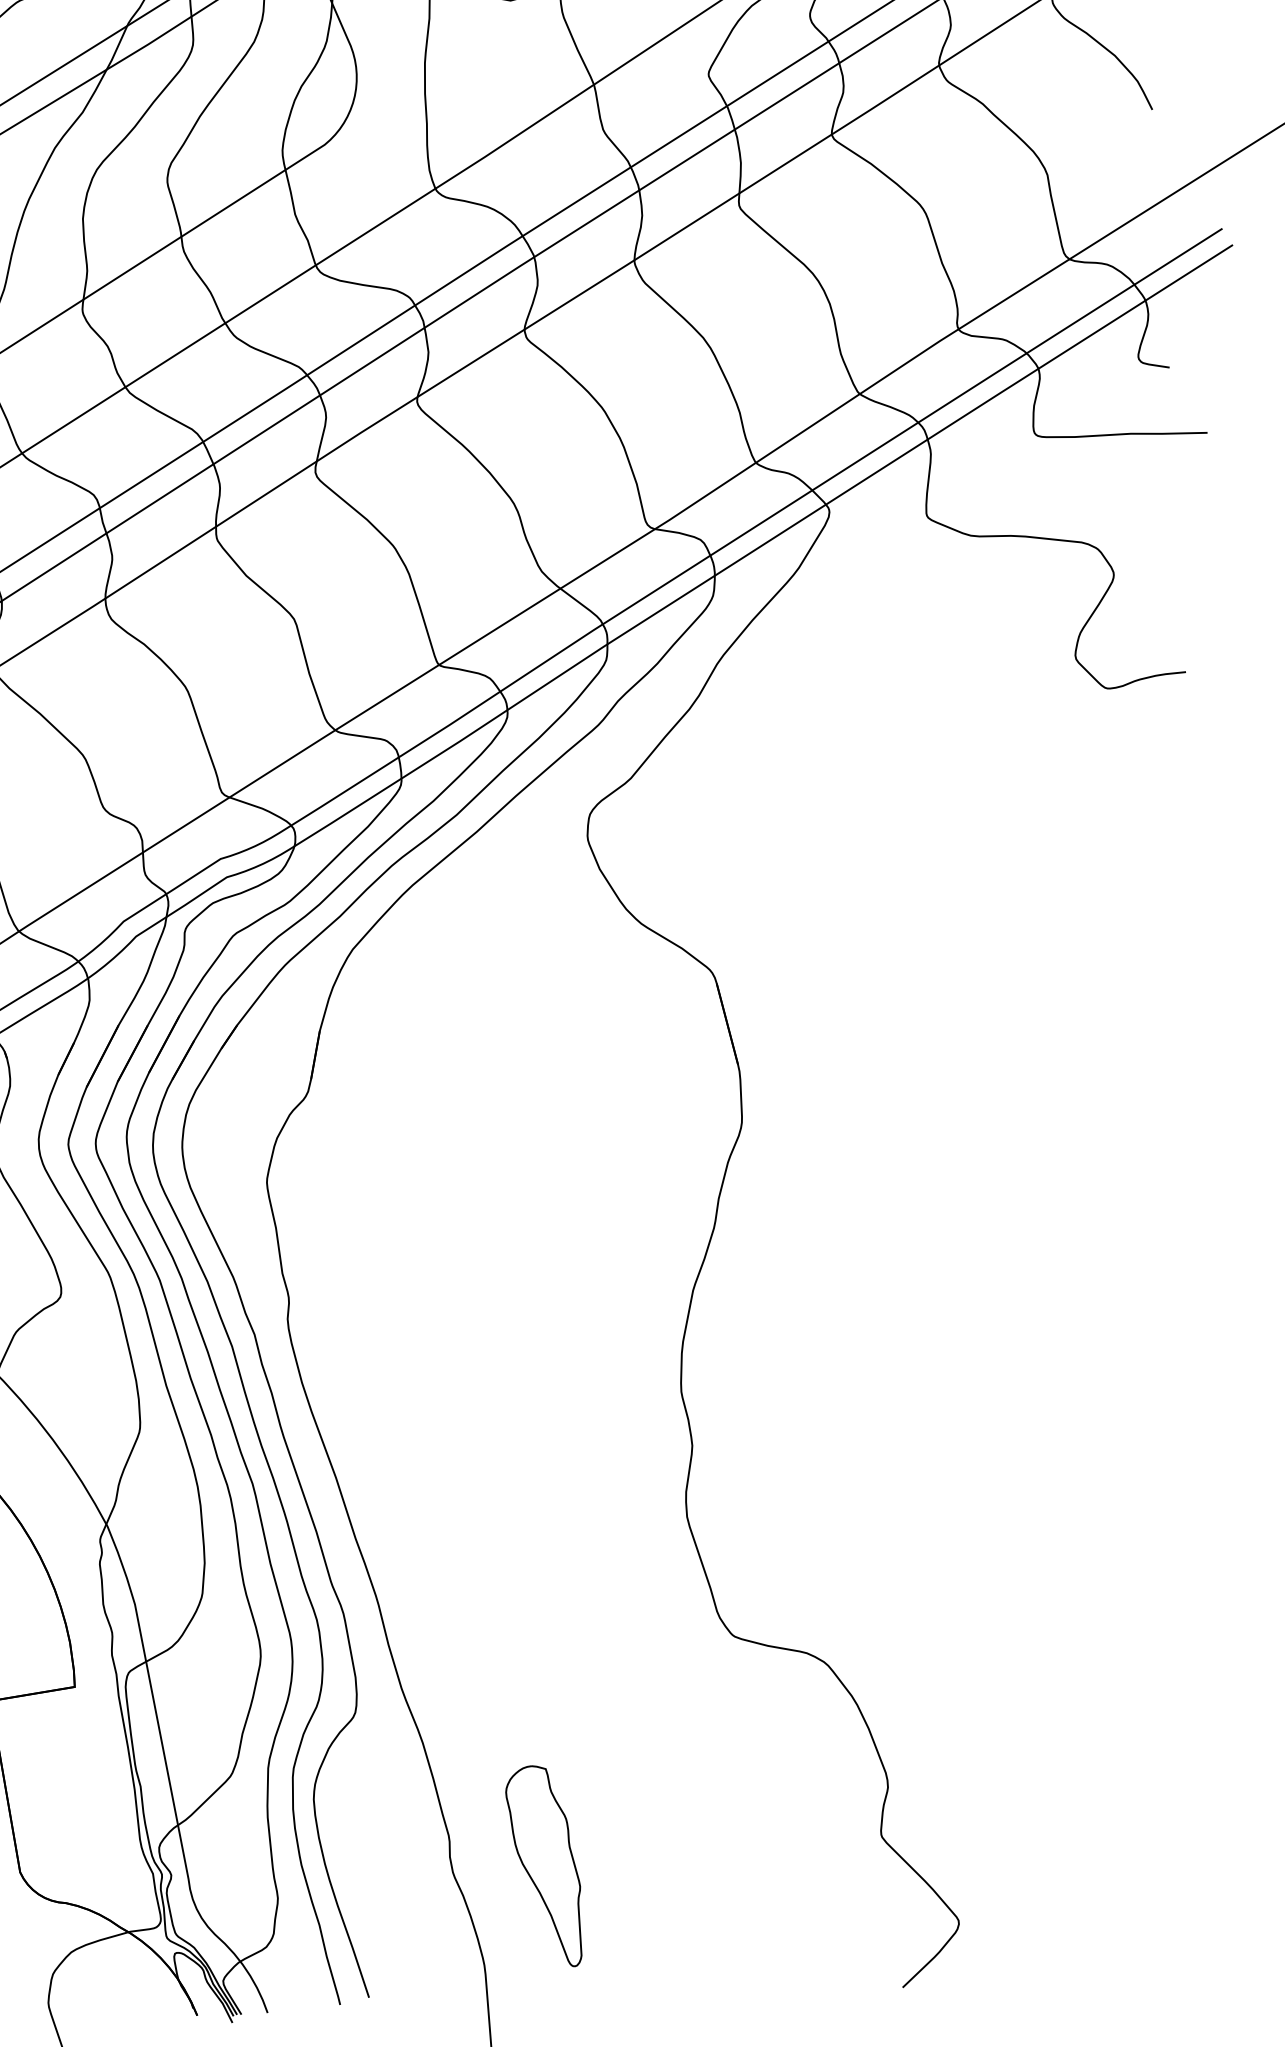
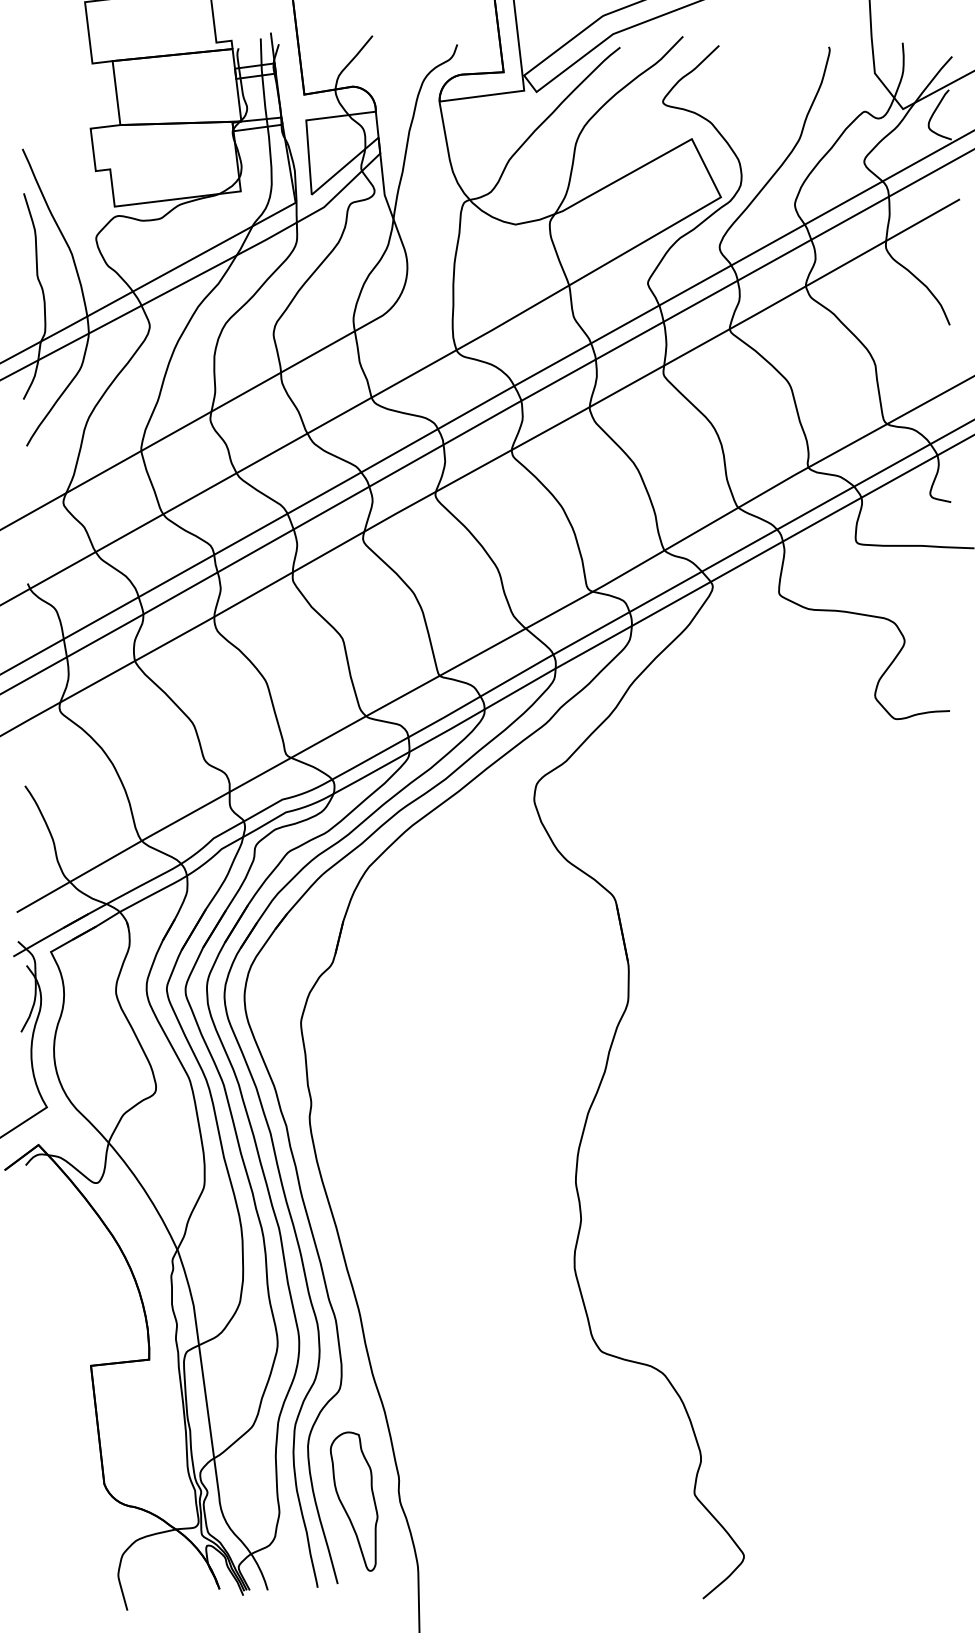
part: (543, 1866) -> (353, 1501), moved

